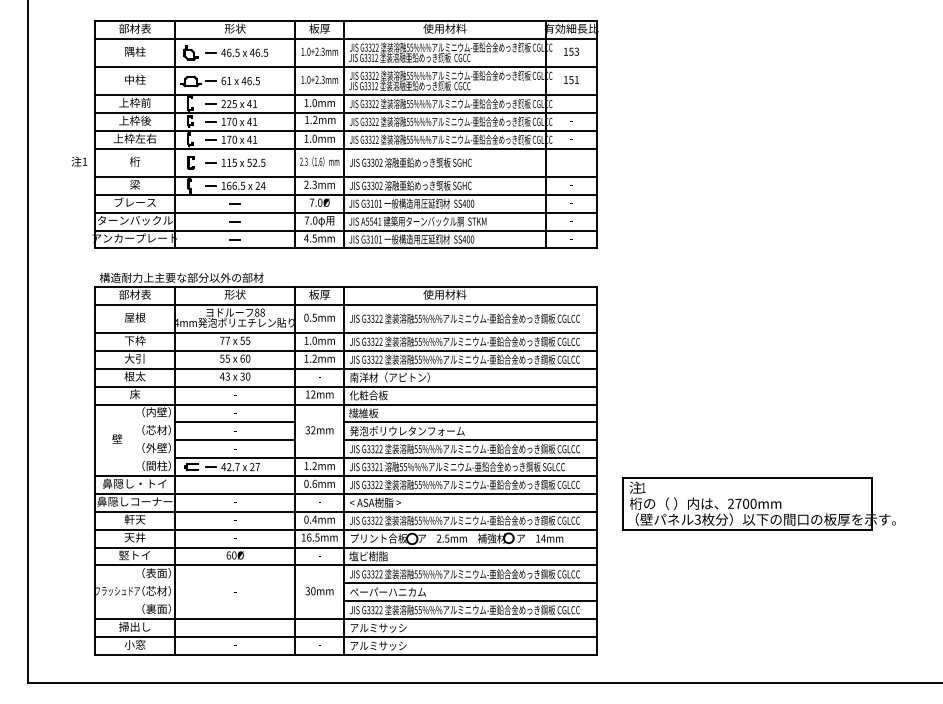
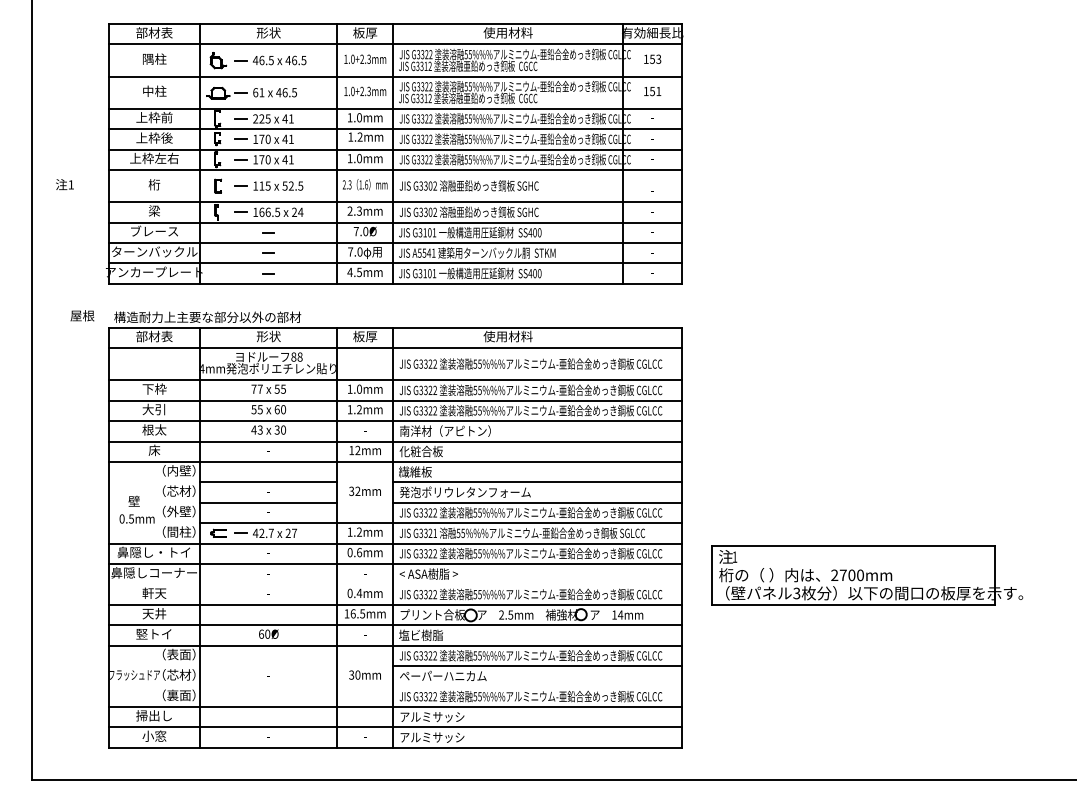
text: (79, 161) -> (64, 184), moved
text: (135, 317) -> (82, 315), moved
text: (319, 317) -> (136, 518), moved
line: (346, 511) -> (395, 584), removed
line: (470, 601) -> (537, 686), removed

